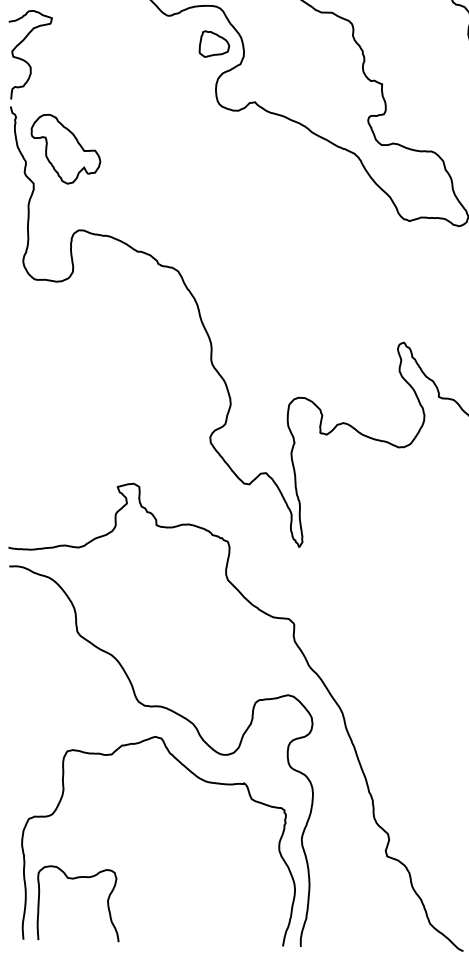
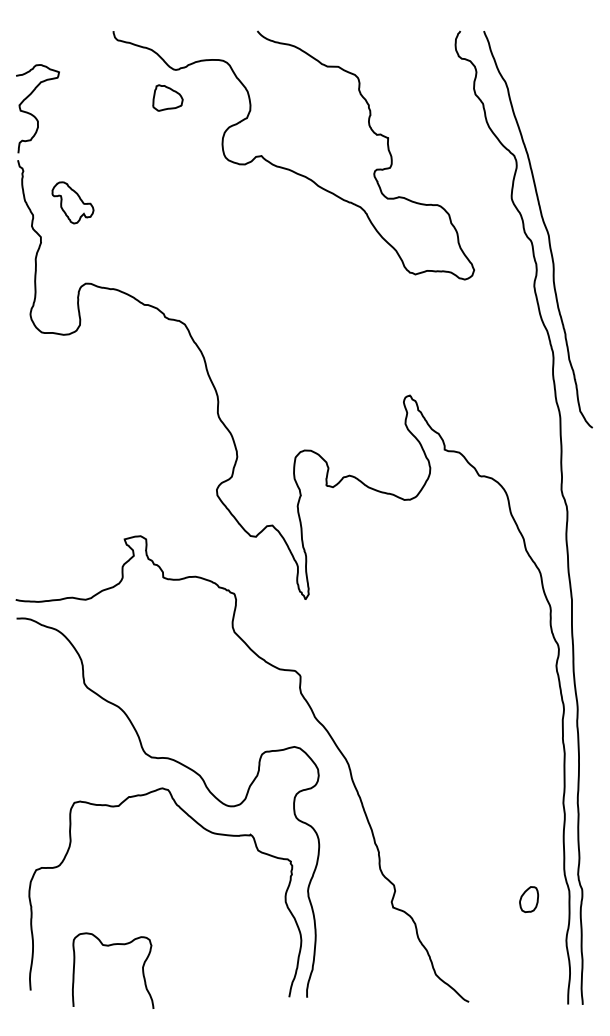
part: (213, 43) -> (167, 97), moved
part: (65, 148) -> (72, 202), size x0.6
curve: (74, 879) -> (109, 946), moved

